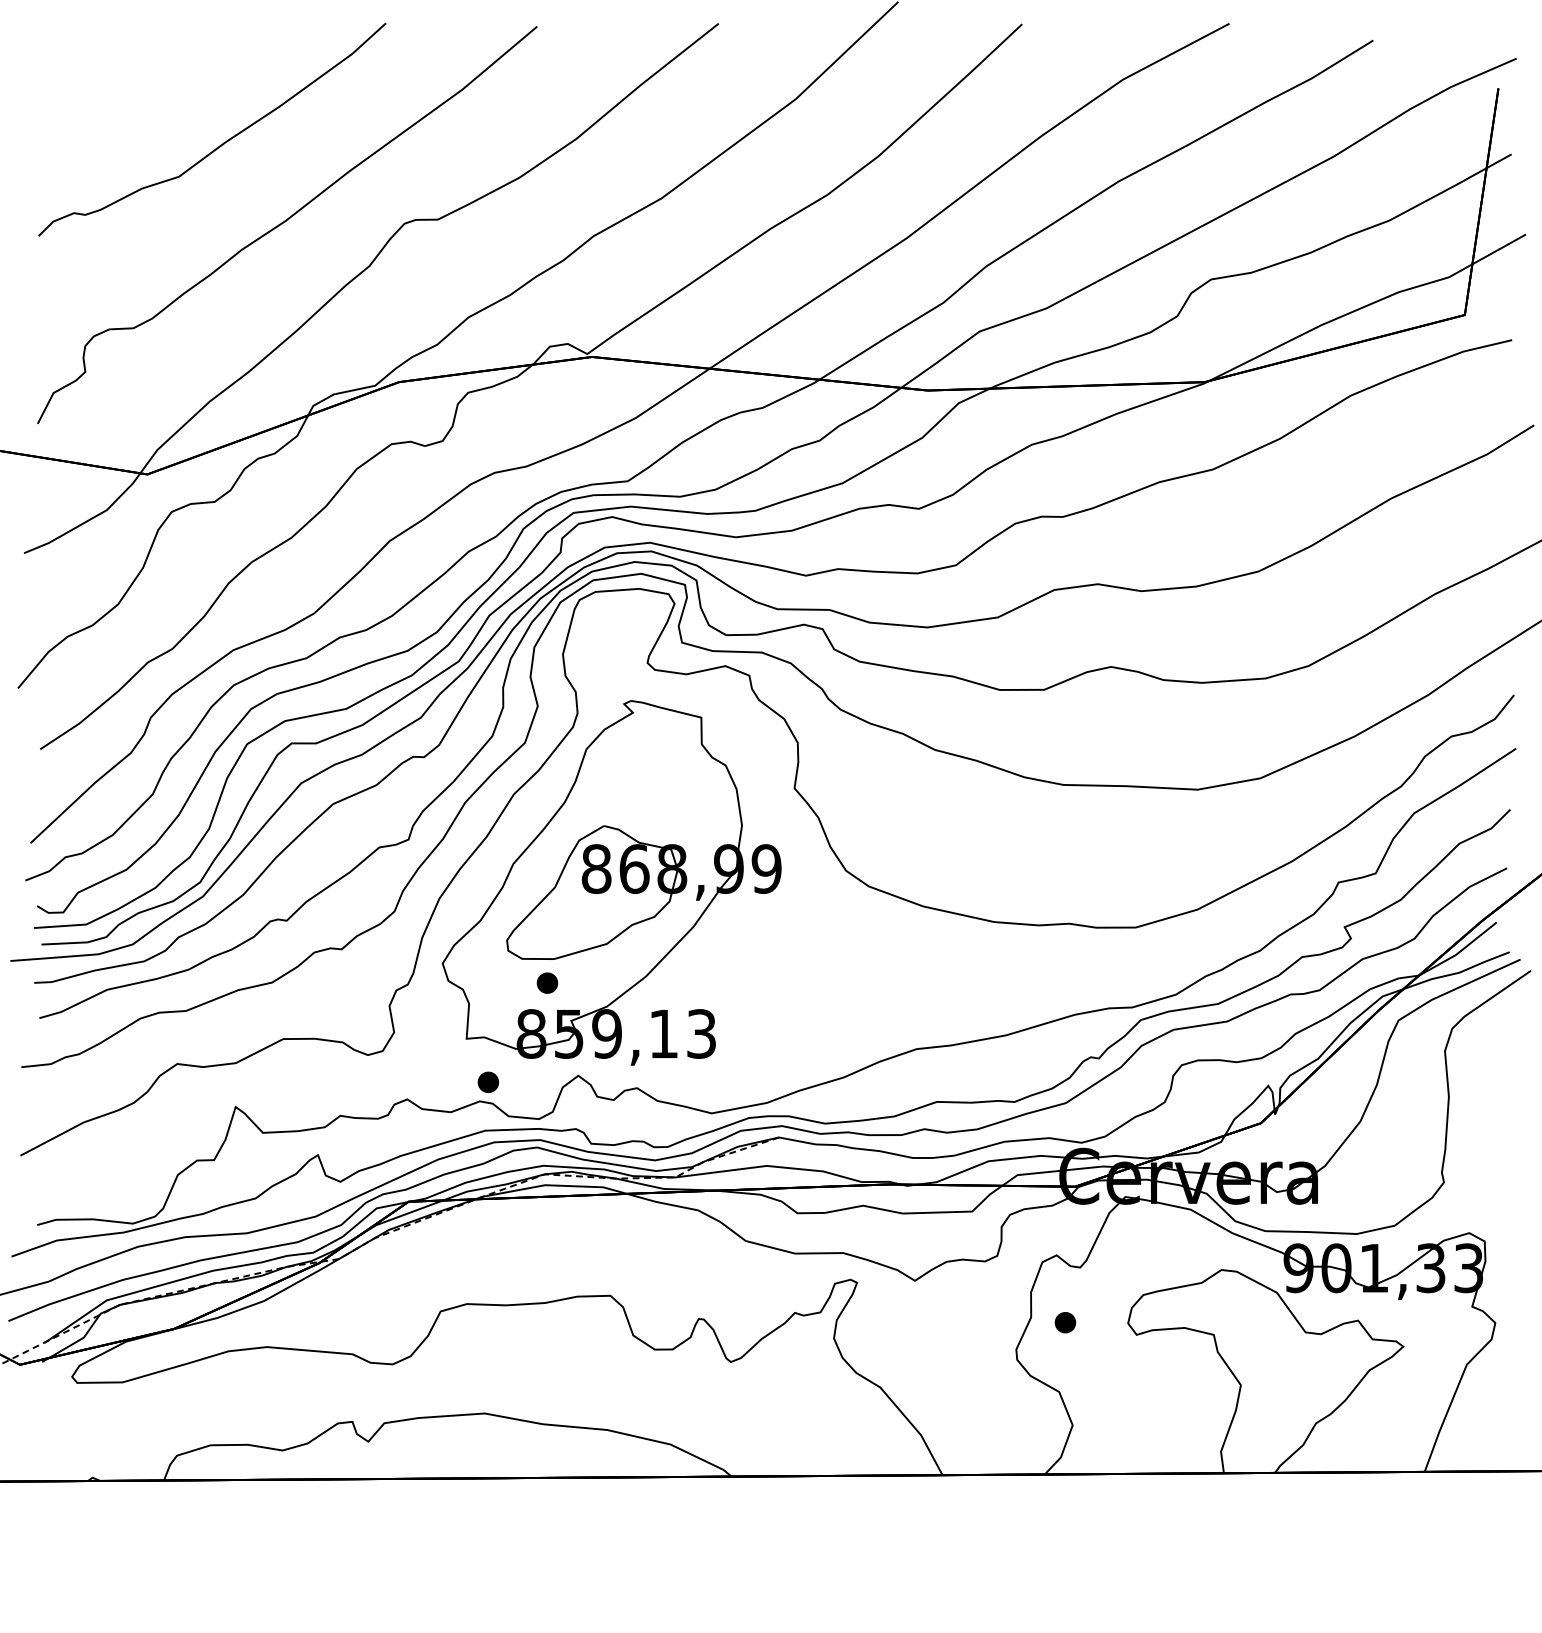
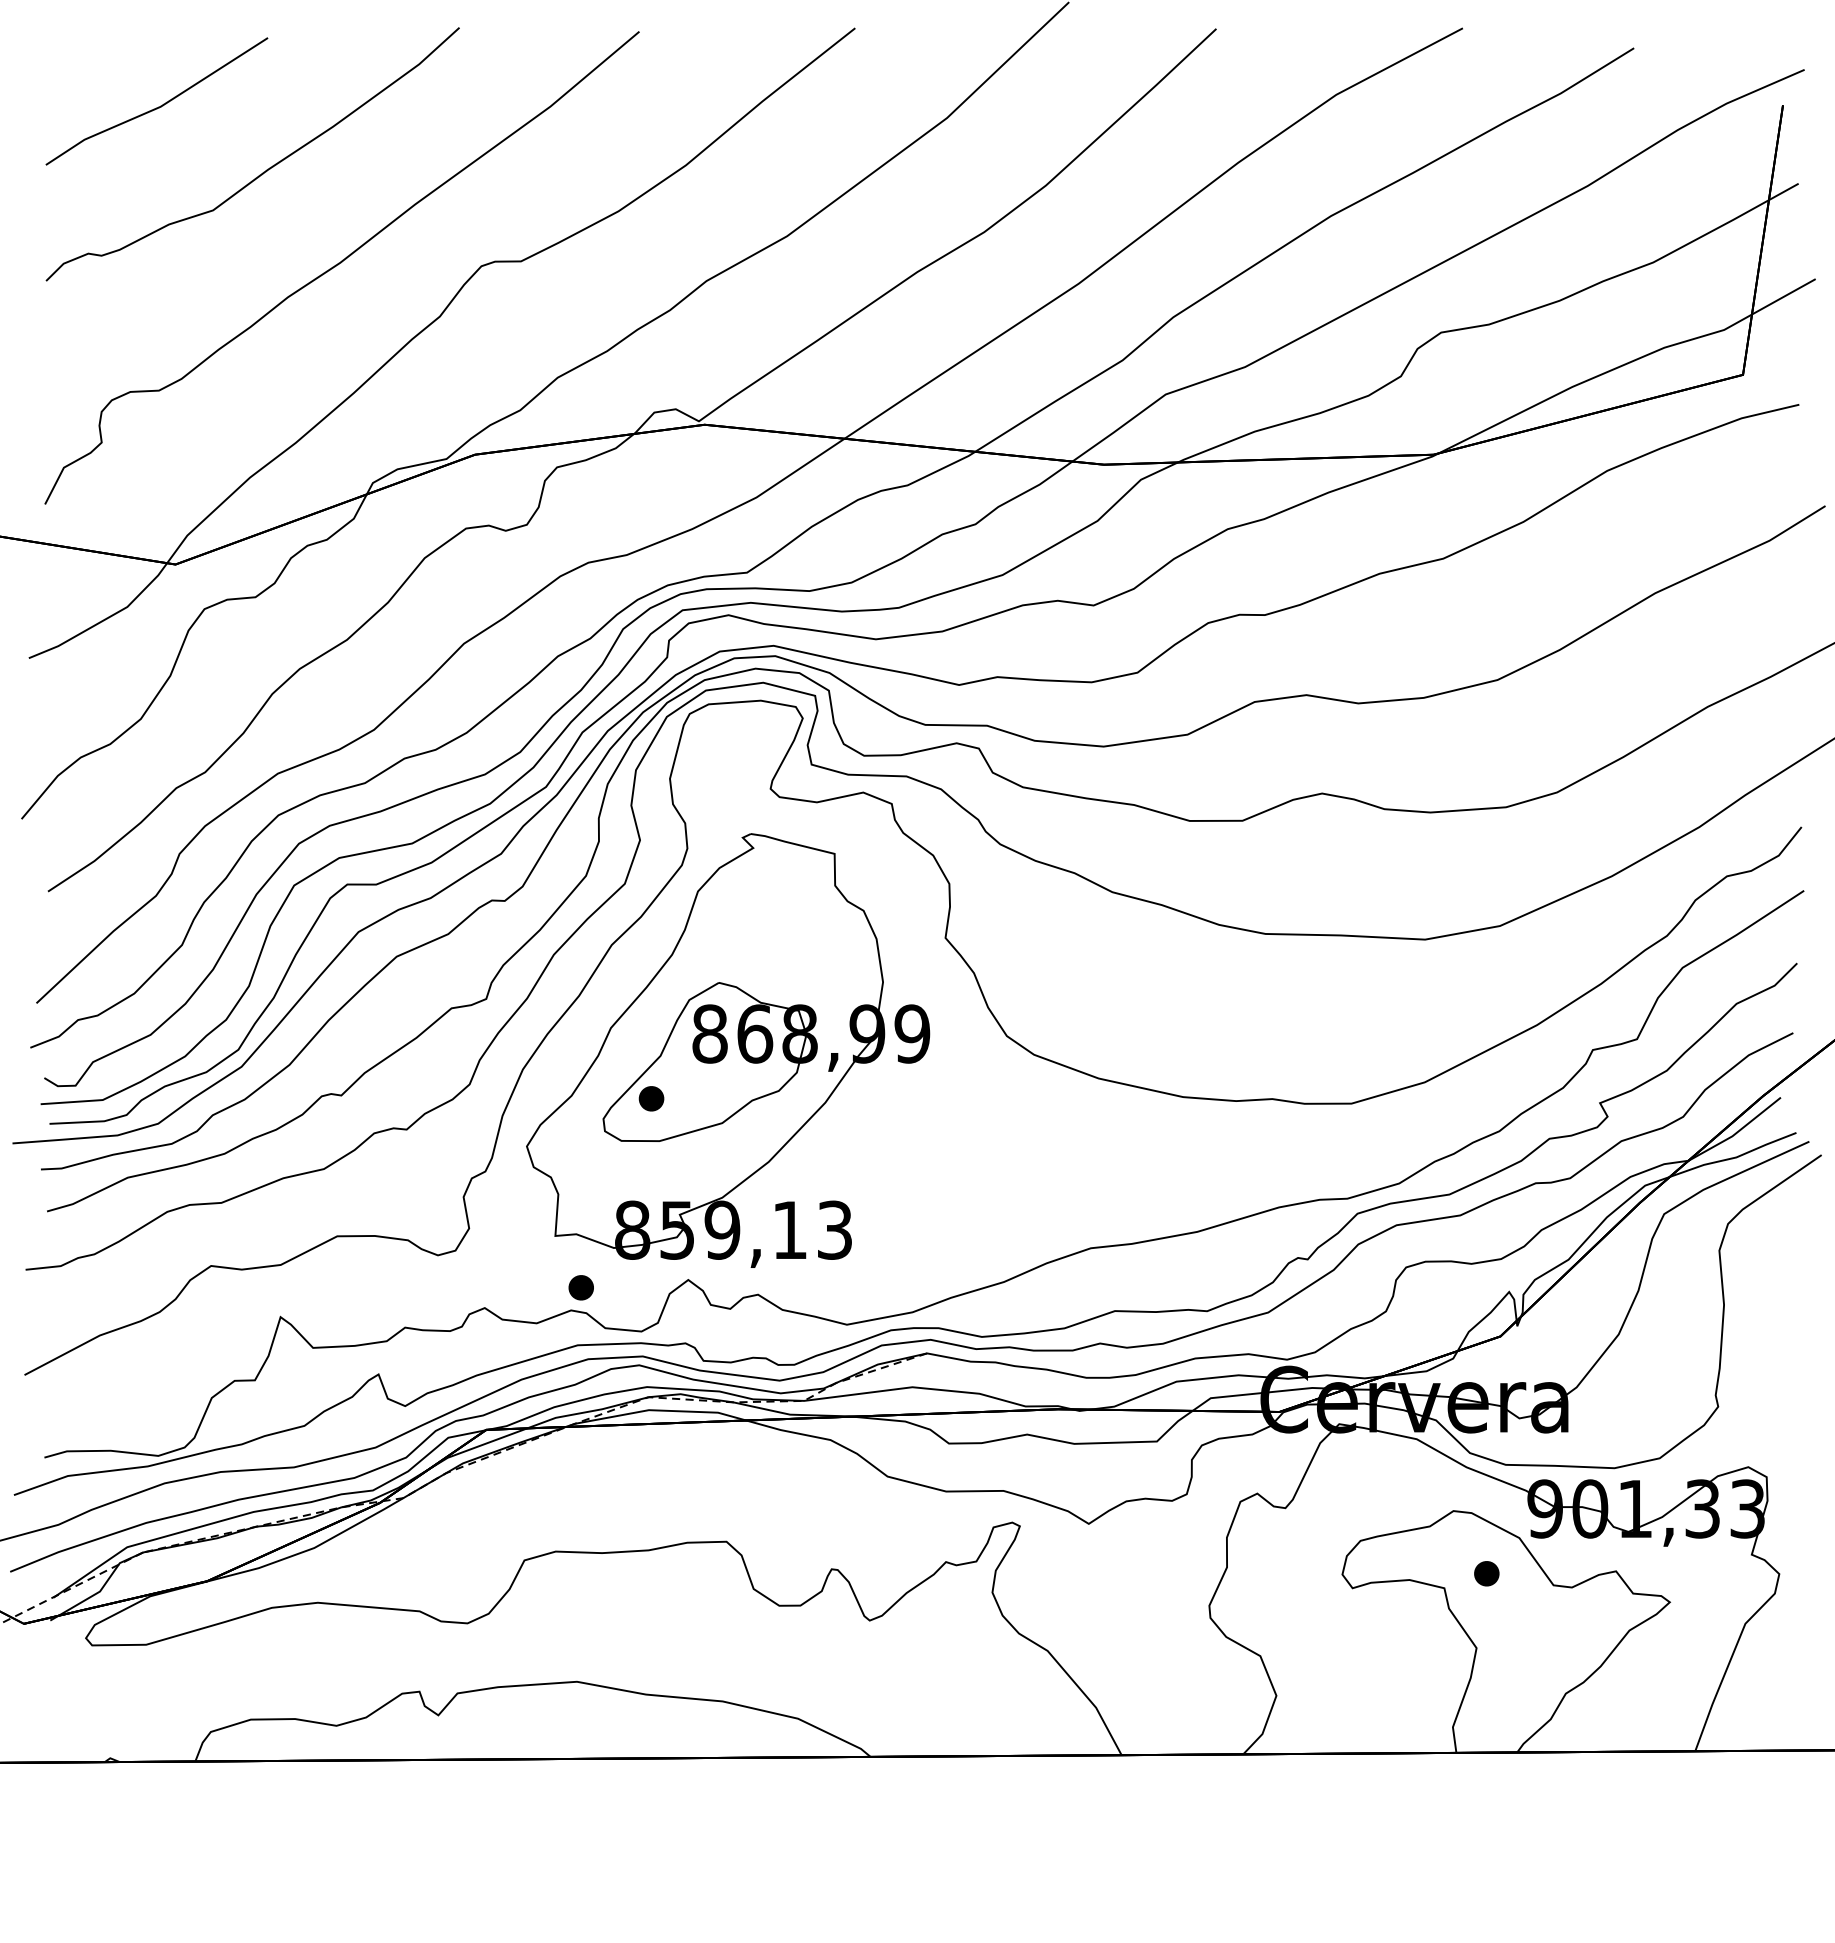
line: (133, 89) -> (158, 106), added
part: (547, 982) -> (651, 1098), moved
part: (1065, 1322) -> (1486, 1573), moved

